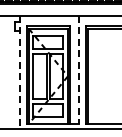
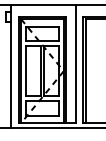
line: (78, 70) -> (75, 64), dashed -> solid
line: (19, 72) -> (10, 66), dashed -> solid

